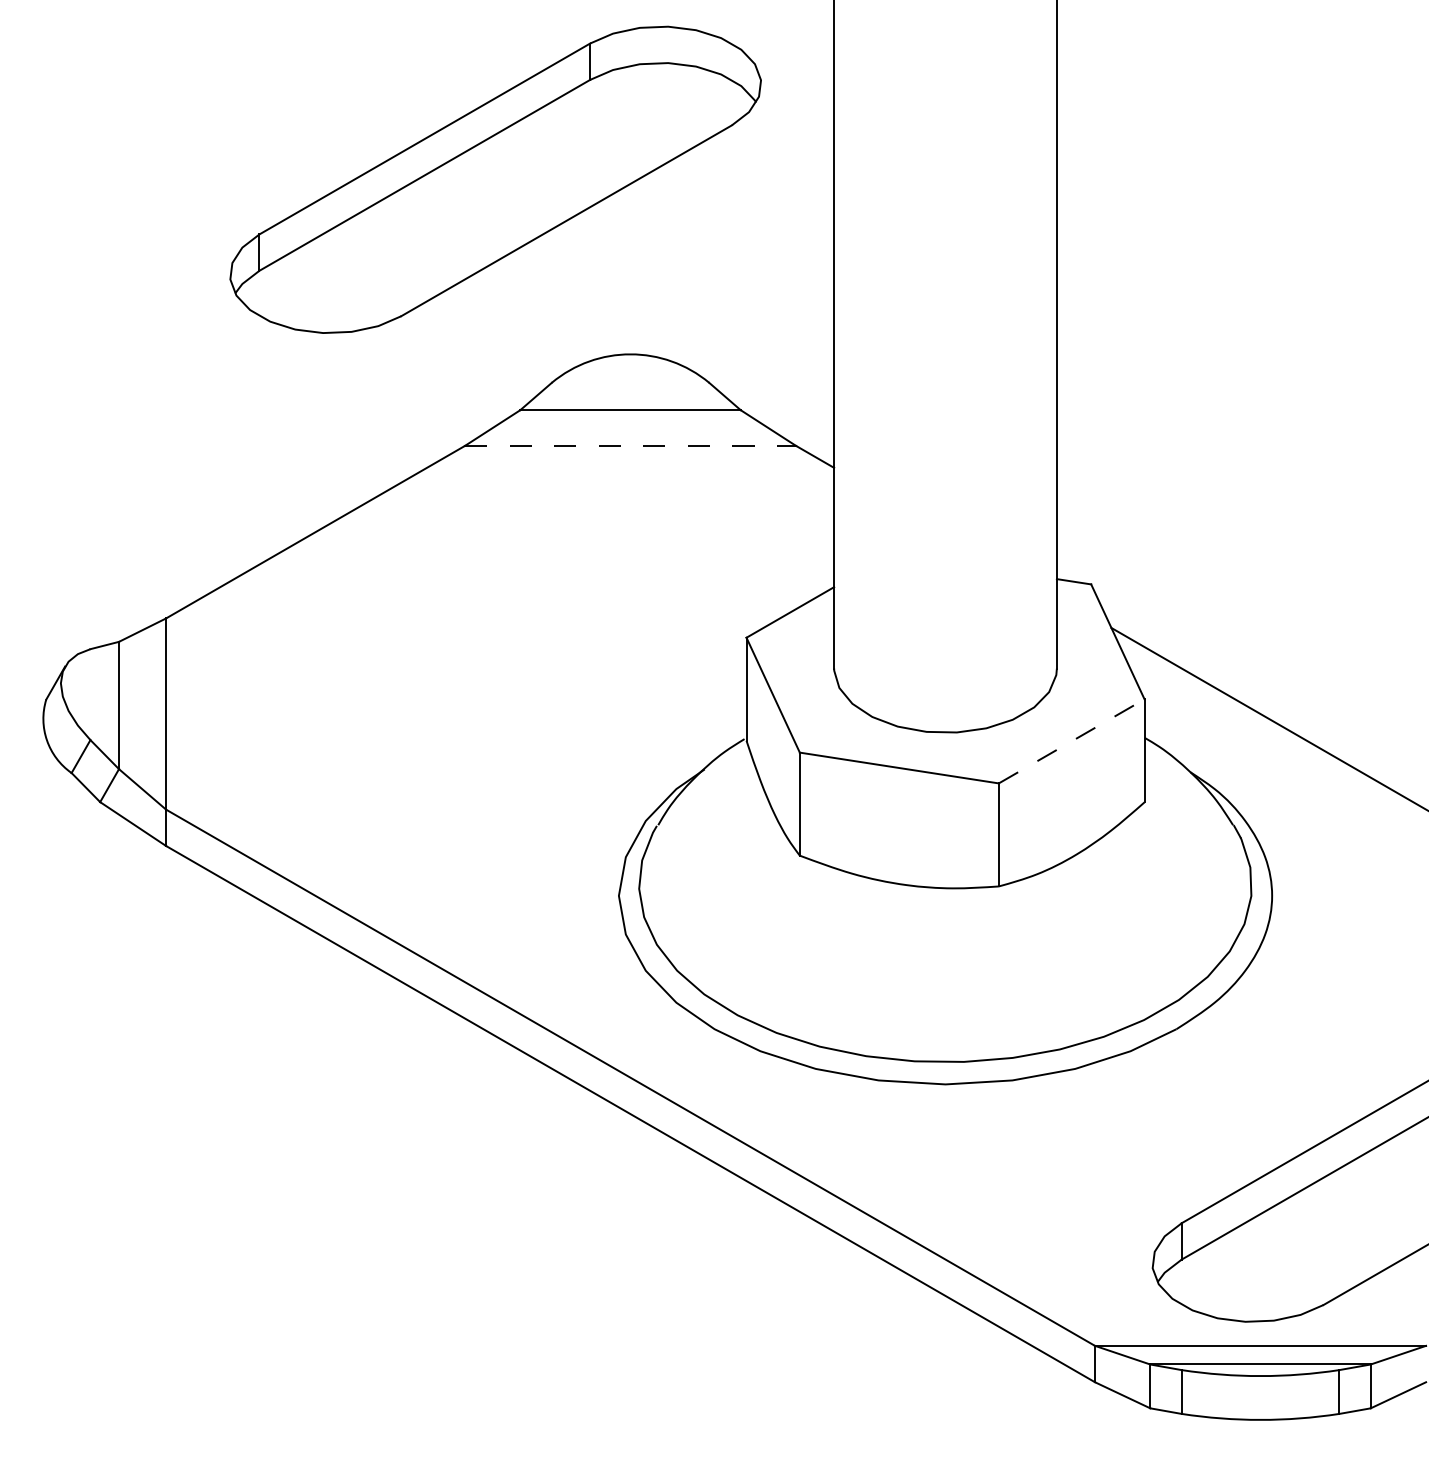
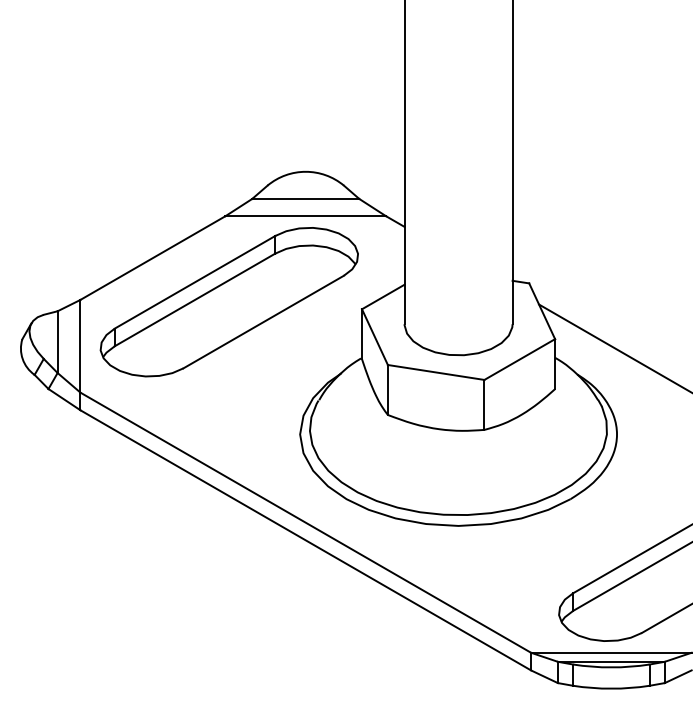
part: (493, 180) -> (228, 302), moved
line: (632, 446) -> (306, 216), dashed -> solid
line: (1071, 741) -> (519, 359), dashed -> solid

